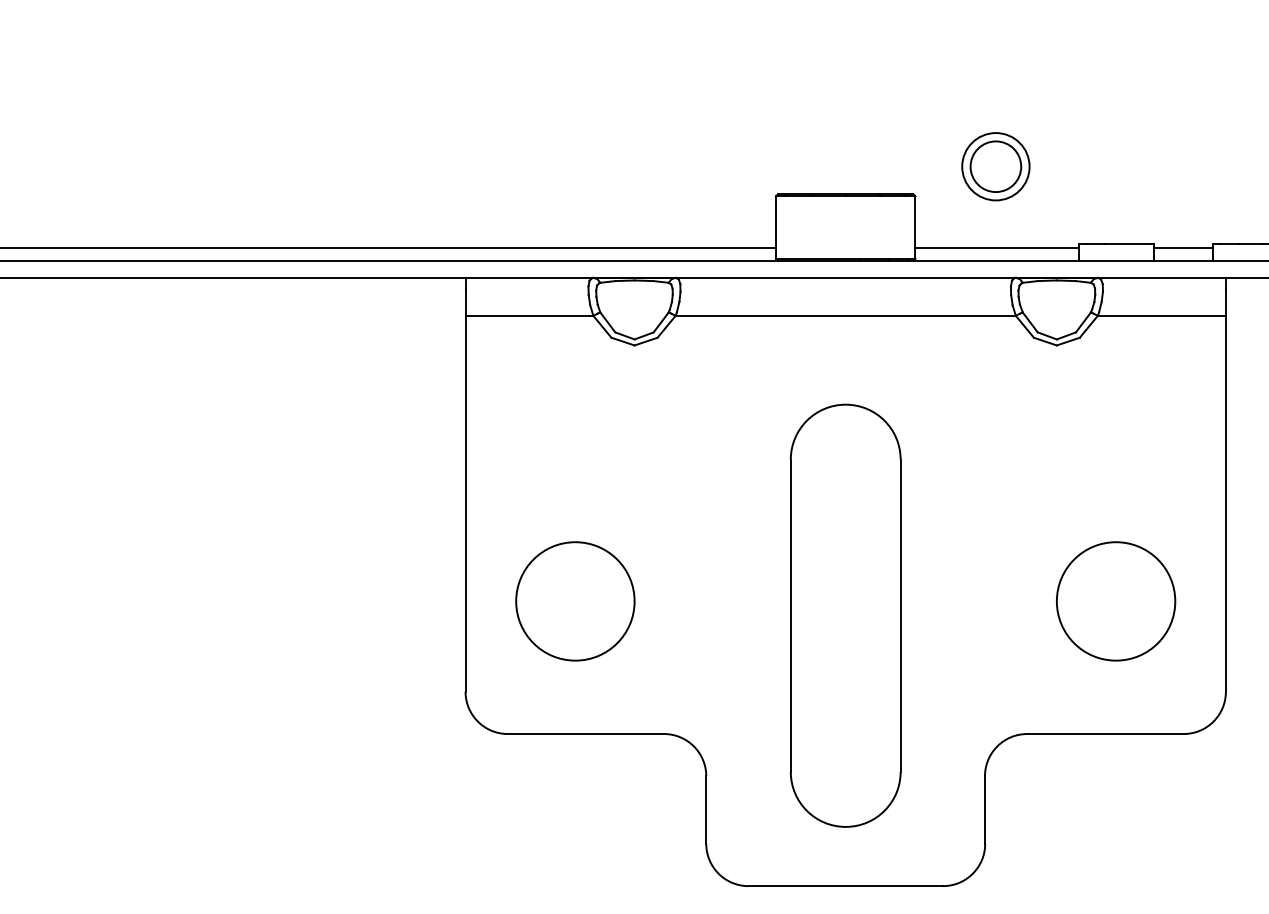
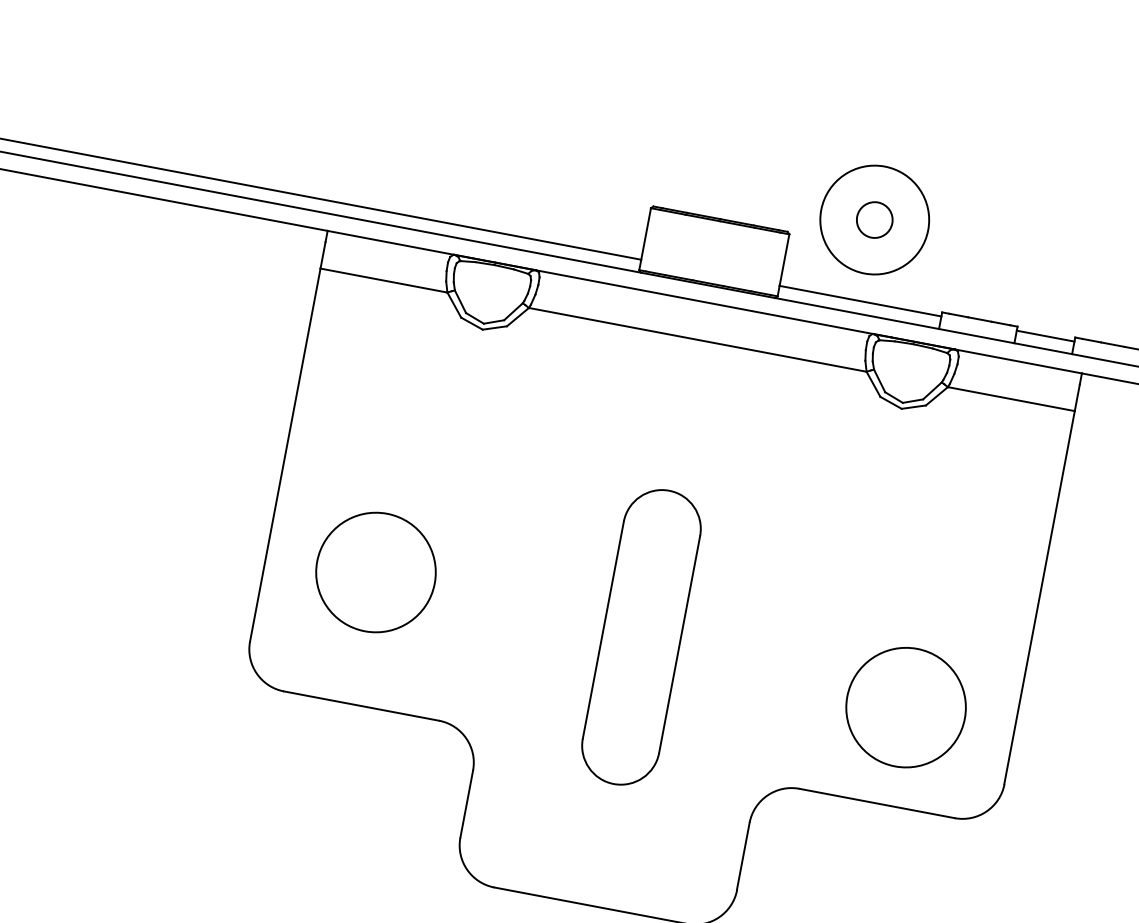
circle: (995, 166) -> (874, 219), size x0.7
circle: (995, 166) -> (874, 219), size x1.6
circle: (1116, 601) -> (906, 707), moved
part: (845, 615) -> (641, 637), size x0.7

